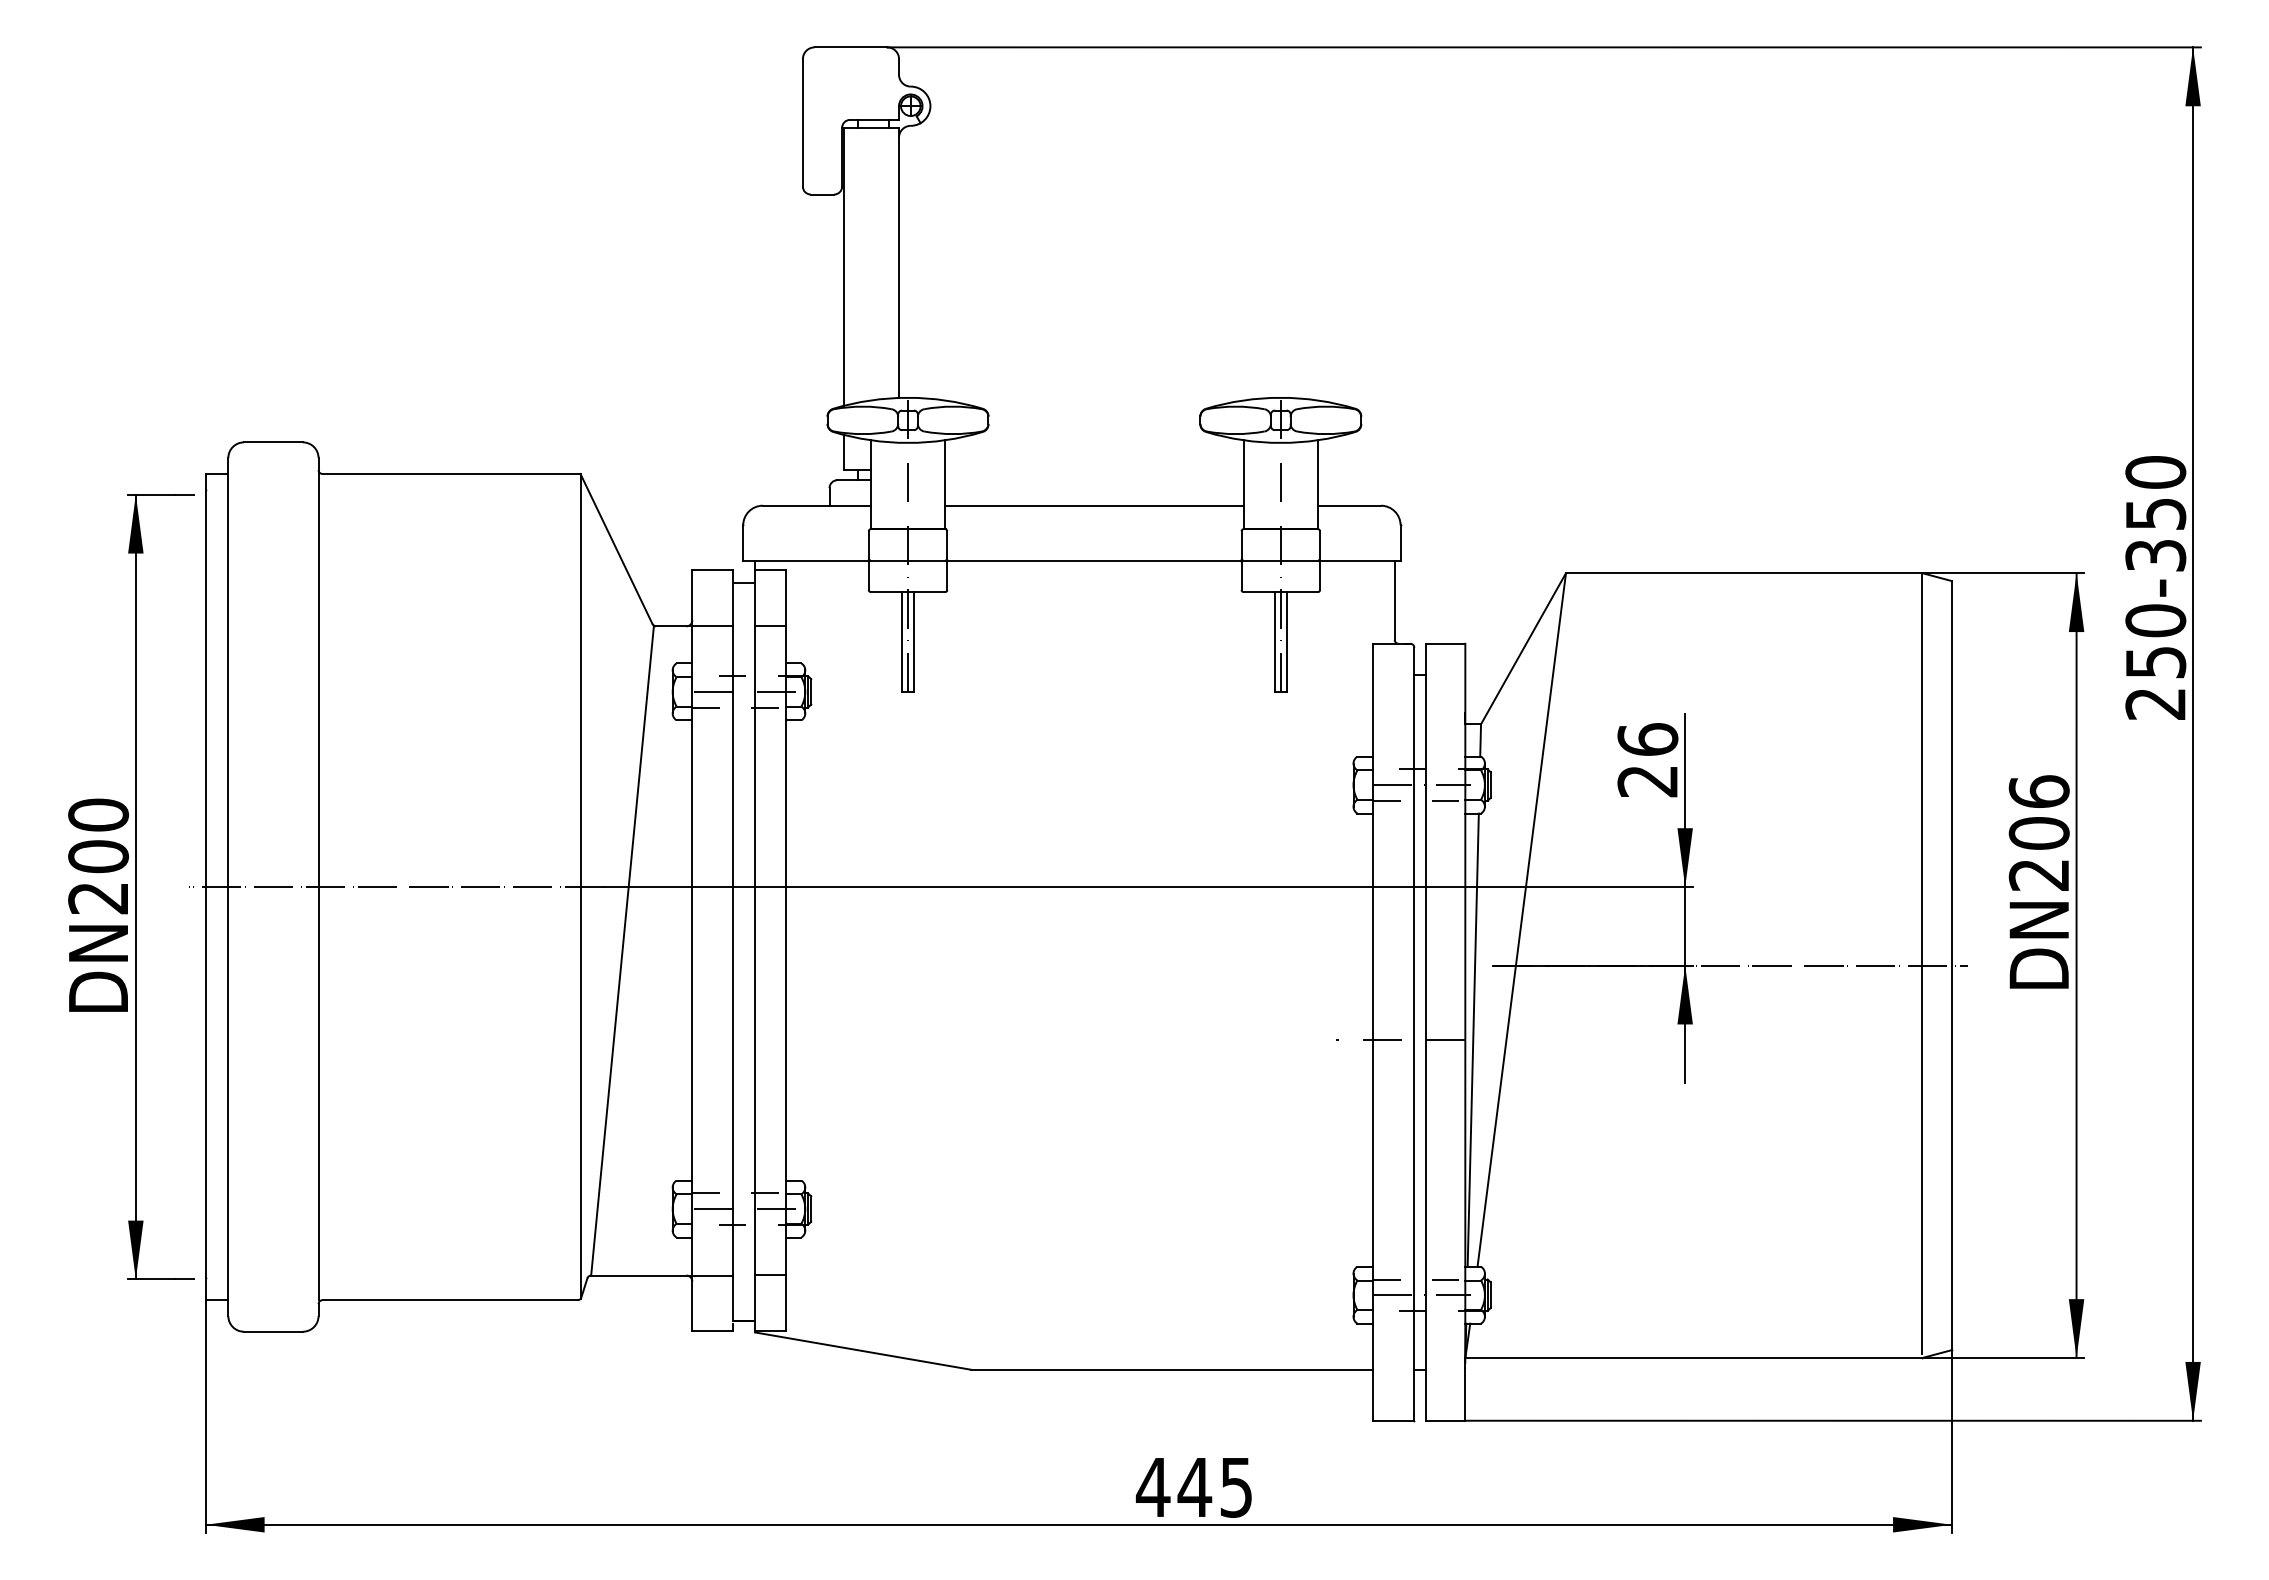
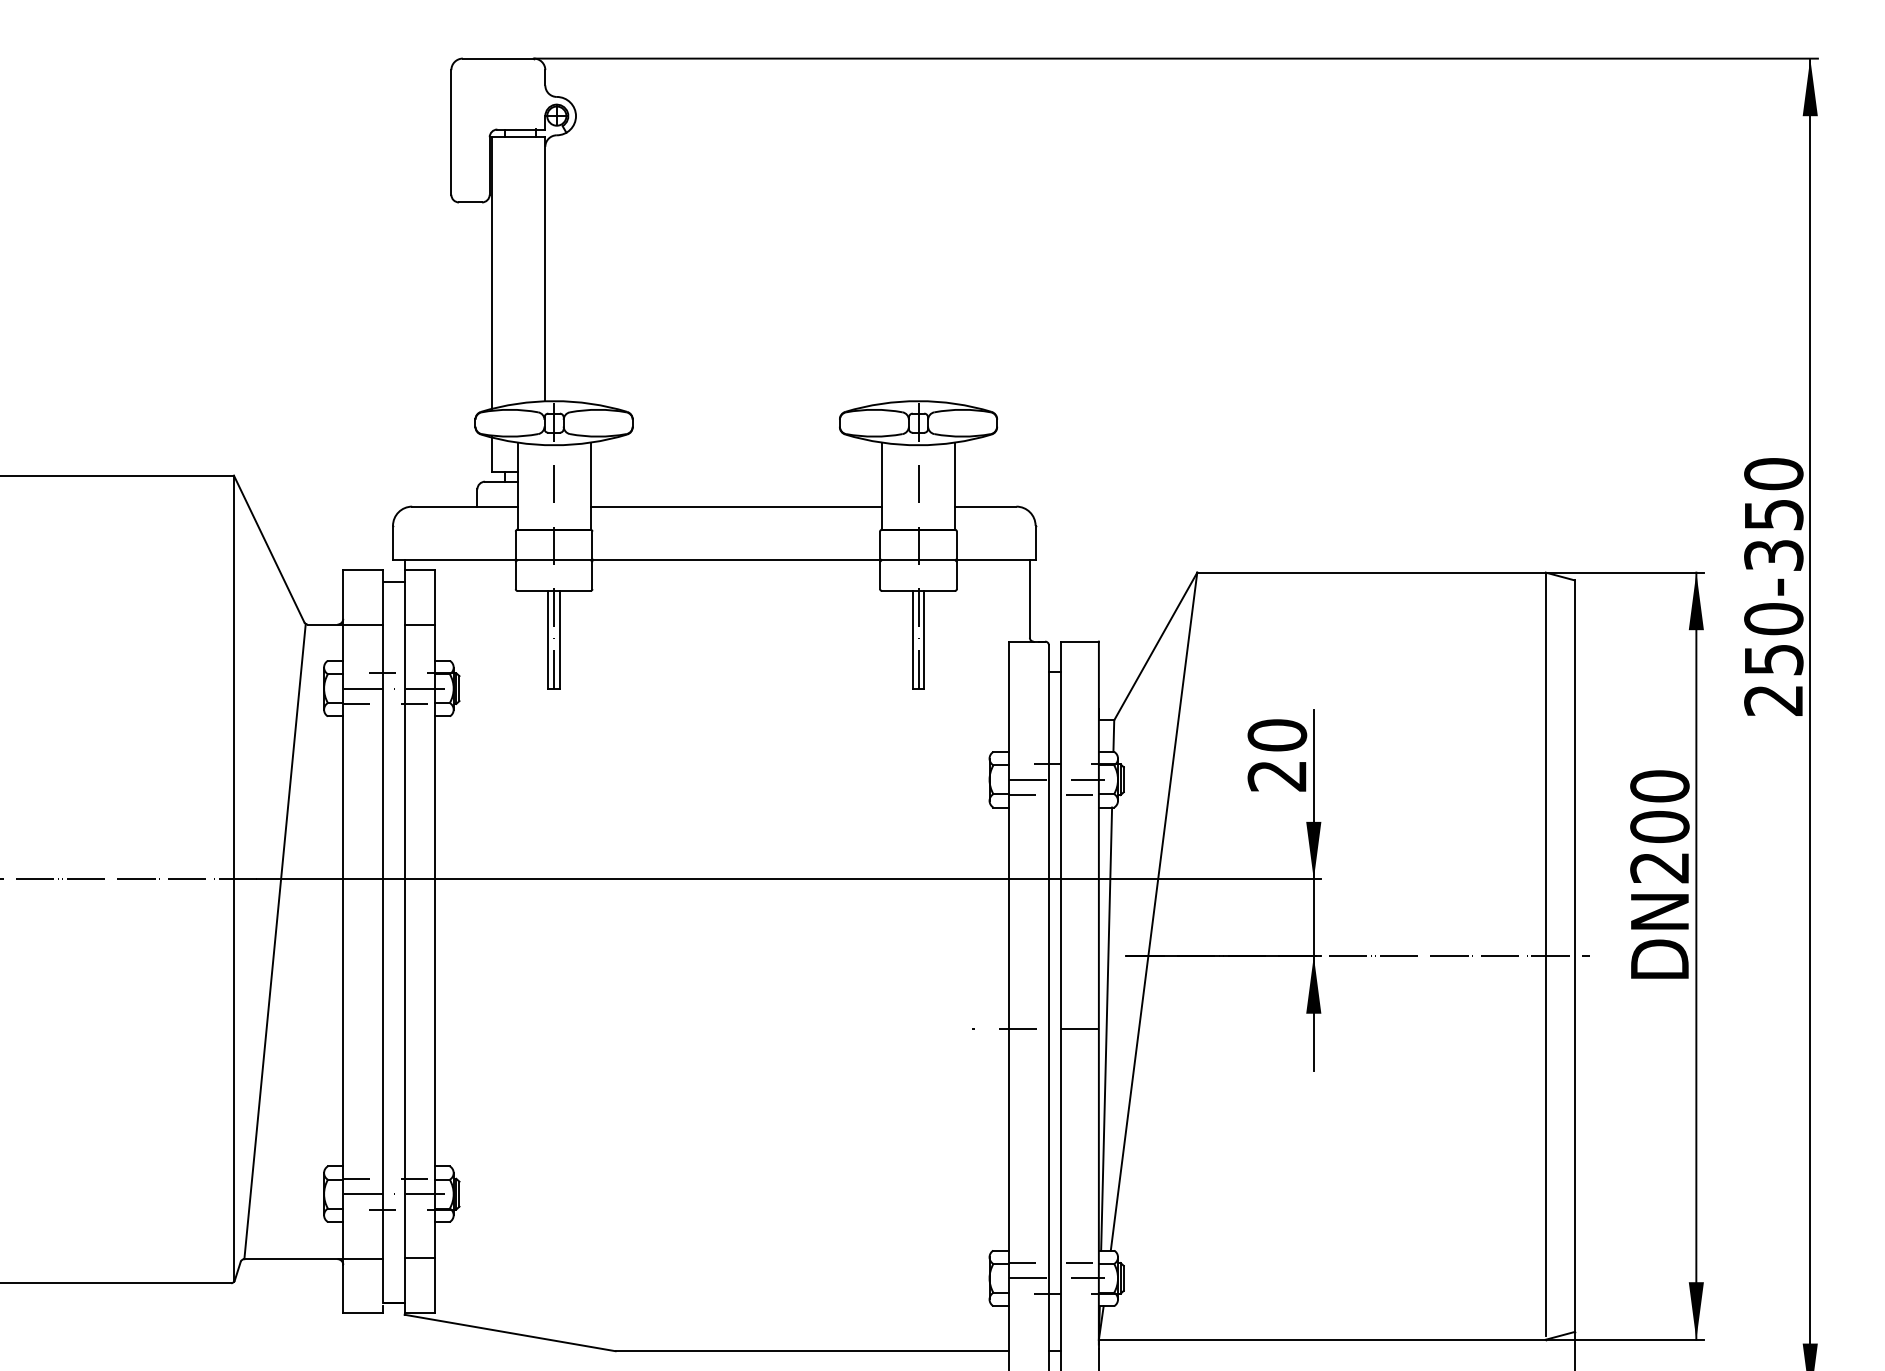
text: (1647, 739) -> (1276, 735), 26 -> 20
text: (2038, 791) -> (1659, 785), 206 -> 200

